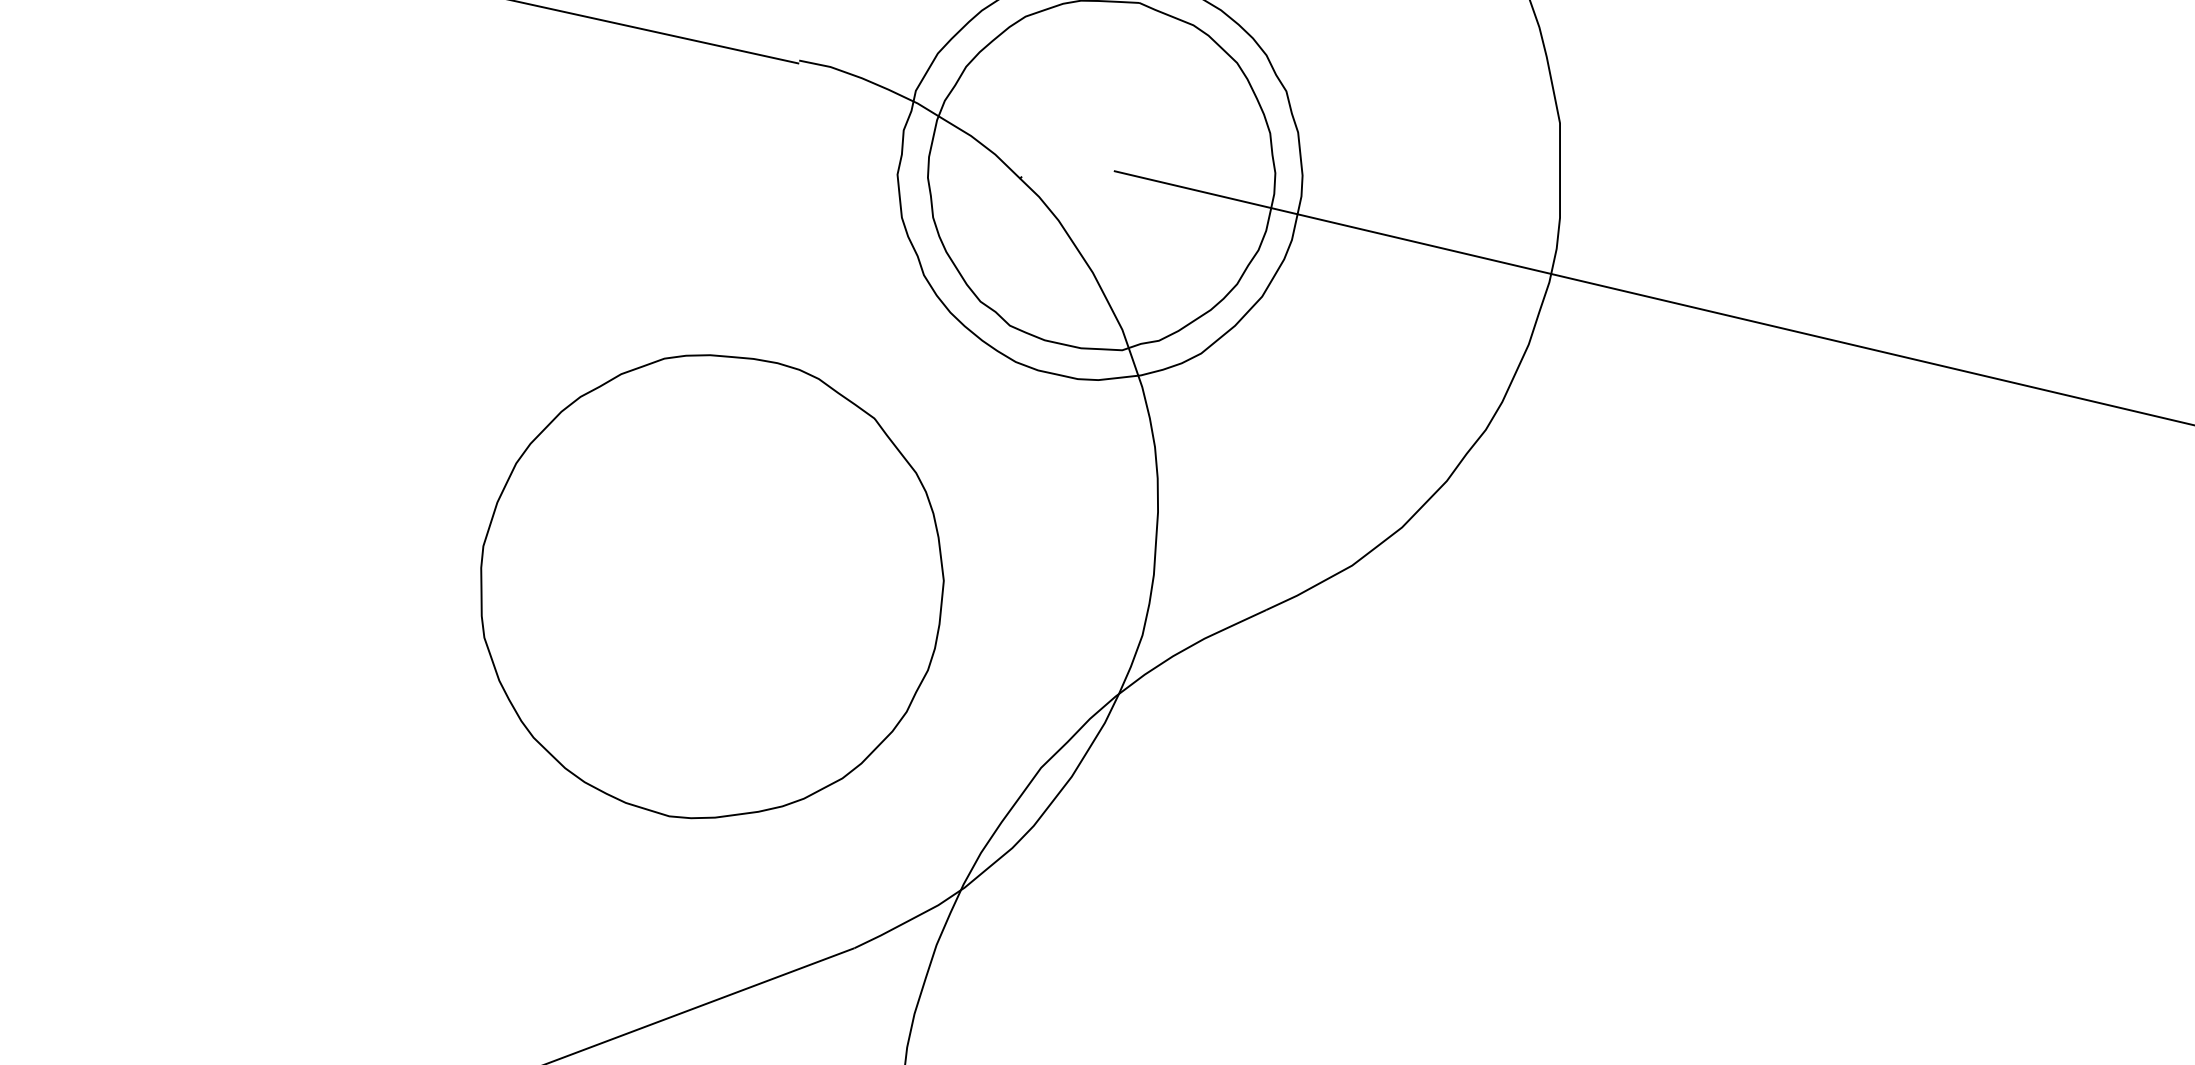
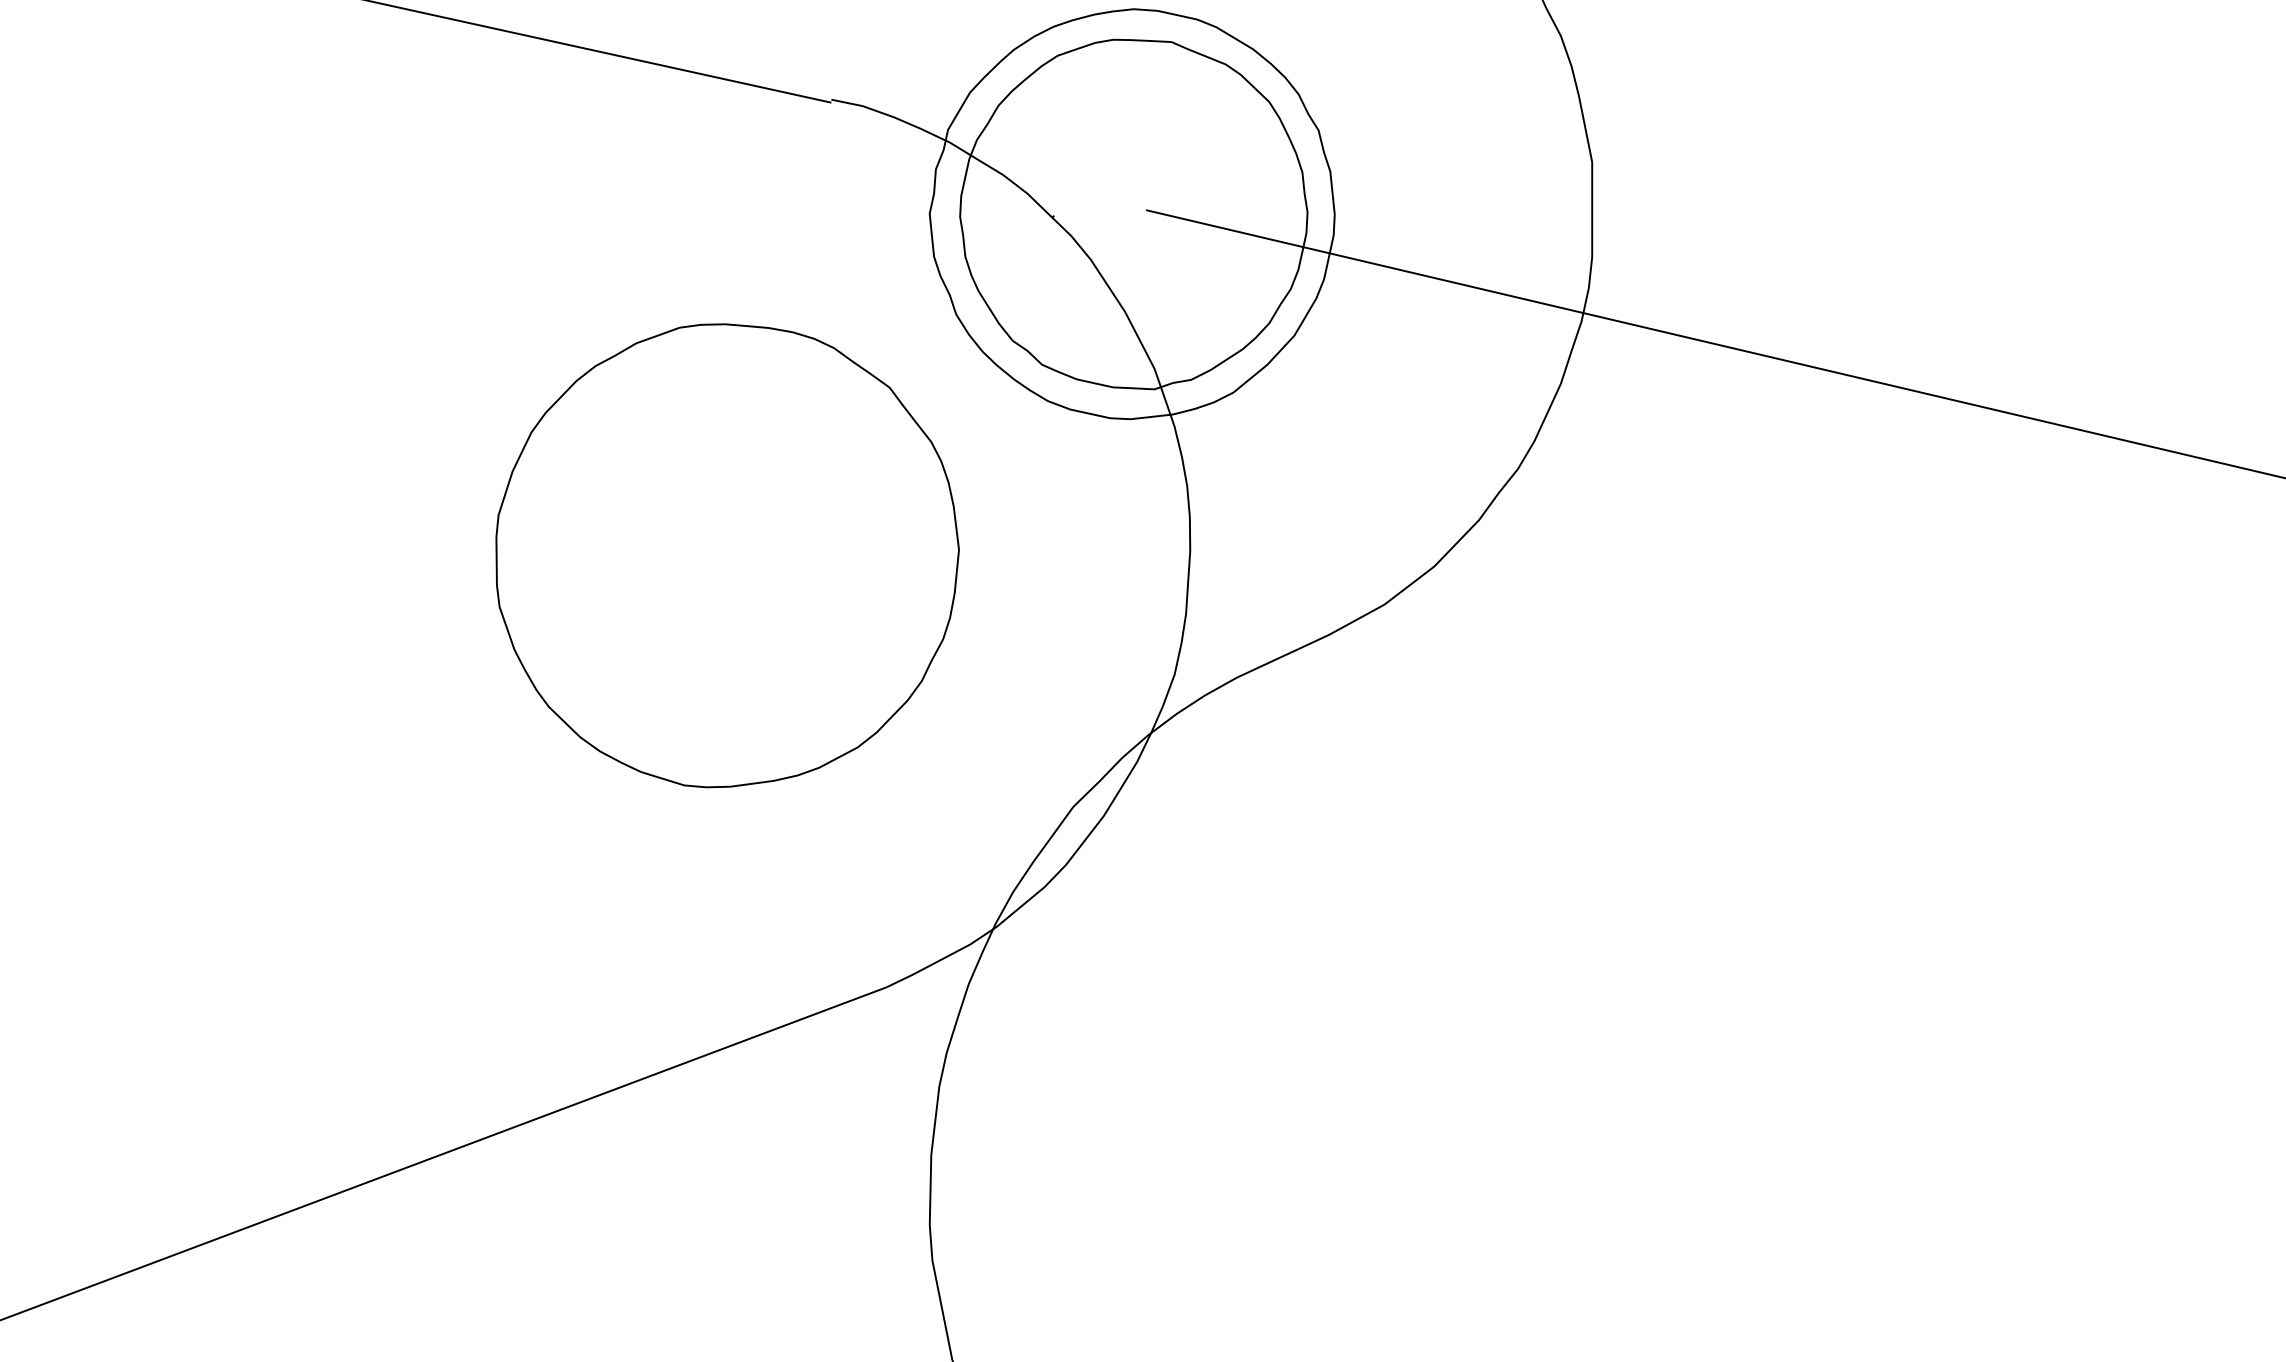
part: (712, 586) -> (727, 555), moved

